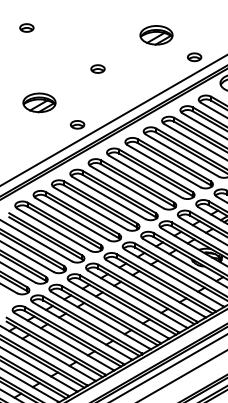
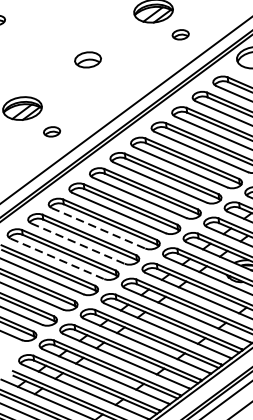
part: (194, 57) -> (180, 35), moved
part: (97, 68) -> (87, 59), size x1.6
part: (77, 124) -> (51, 131), moved
line: (91, 208) -> (99, 228), solid -> dashed
line: (72, 219) -> (78, 244), solid -> dashed
line: (54, 229) -> (58, 258), solid -> dashed

